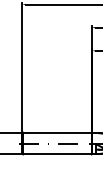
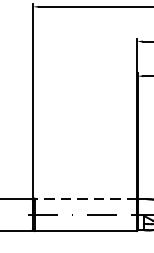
line: (56, 132) -> (84, 198), solid -> dashed

